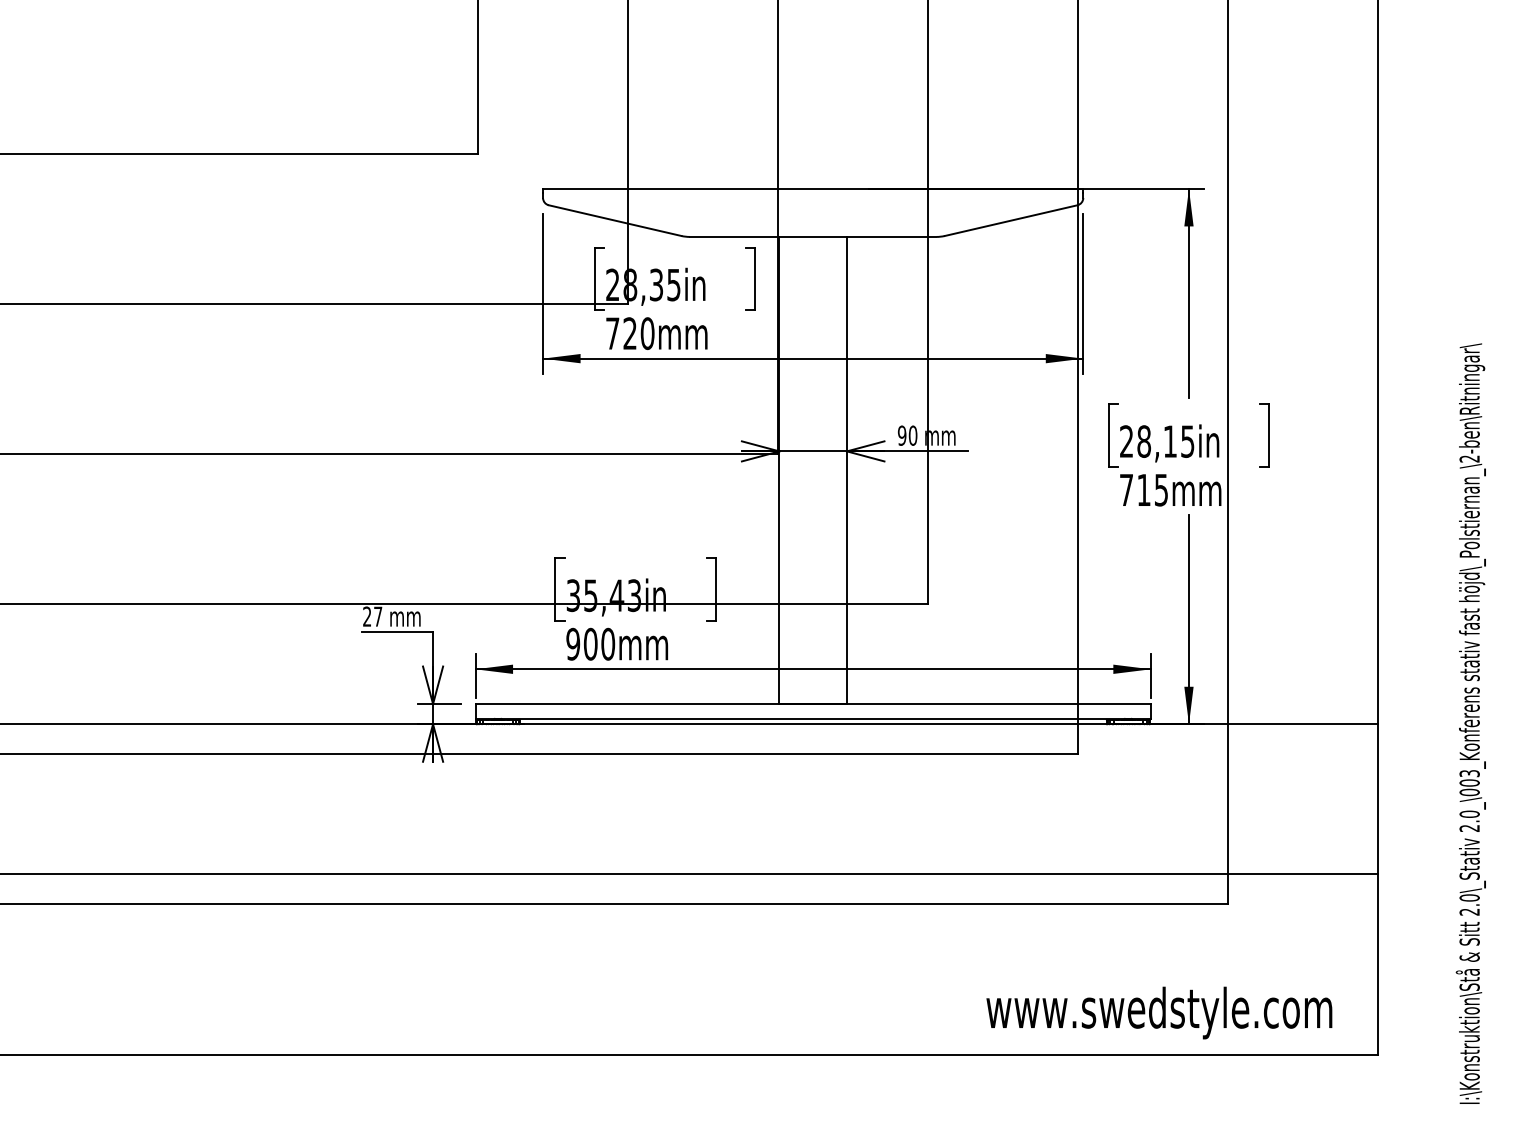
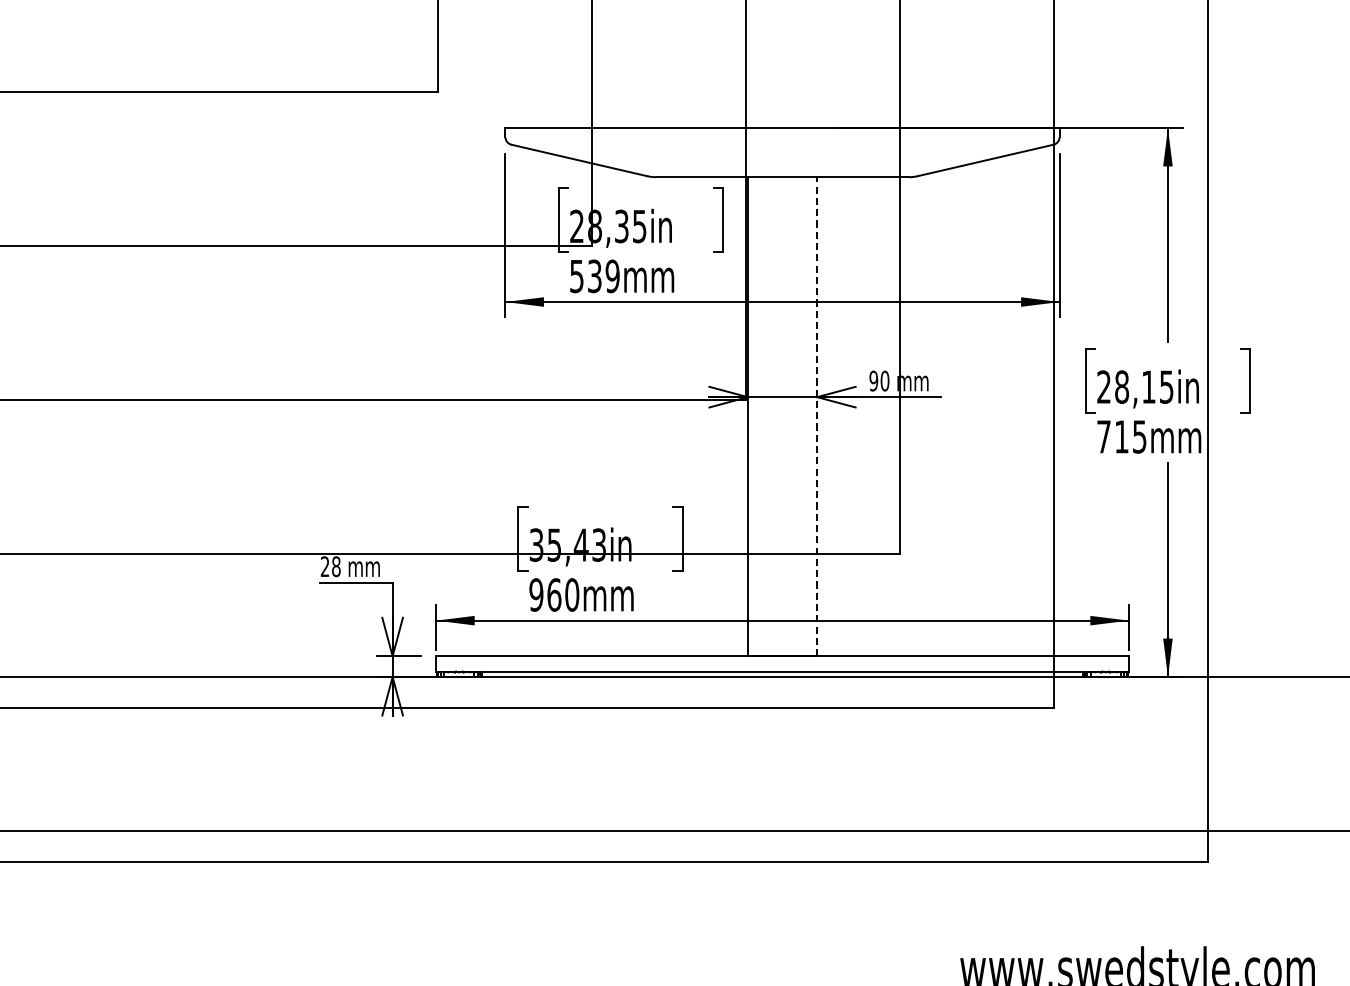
text: (630, 333) -> (595, 276), 720mm -> 539mm
line: (846, 470) -> (816, 416), solid -> dashed
text: (378, 616) -> (336, 566), 27 -> 28
text: (590, 643) -> (554, 594), 900mm -> 960mm

